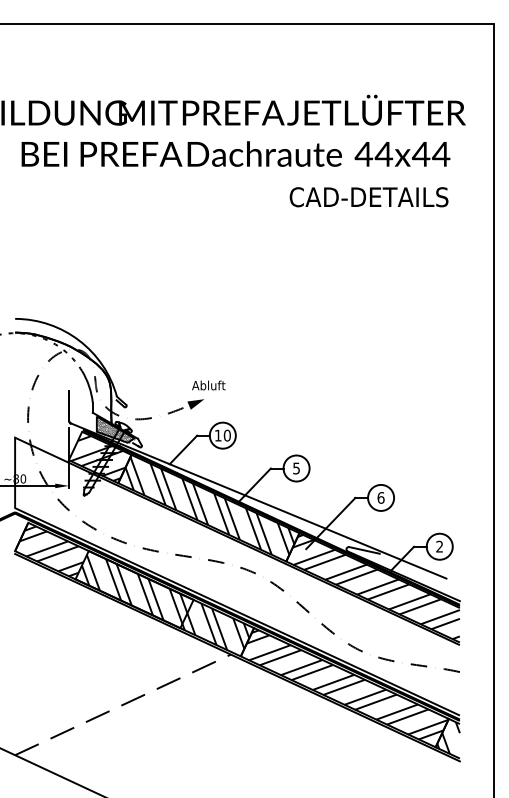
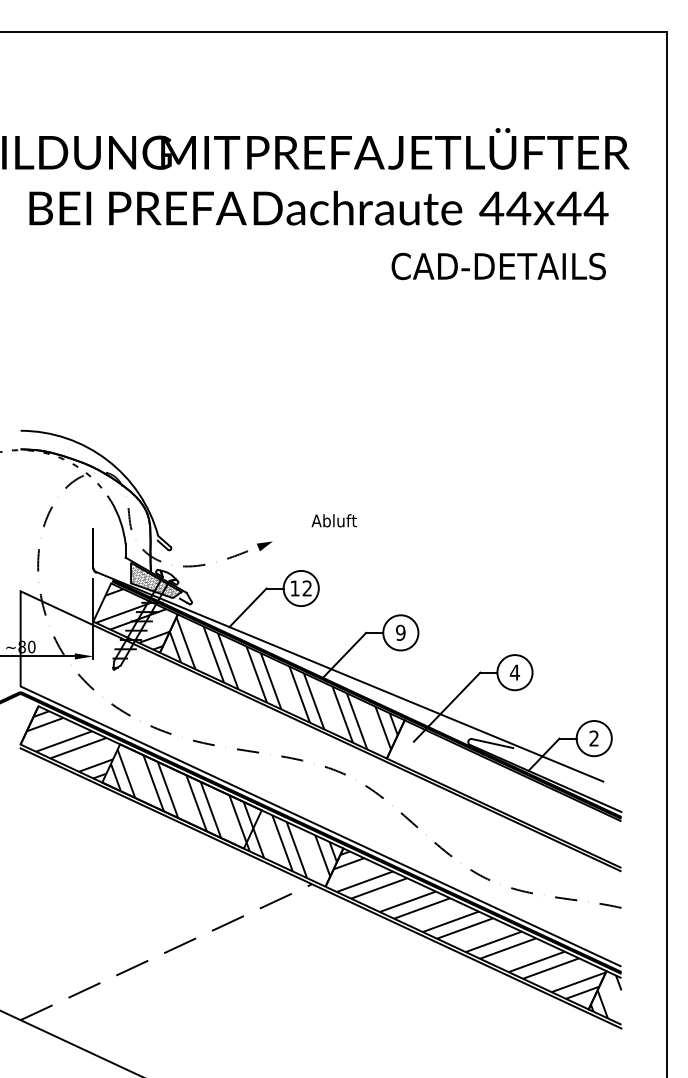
text: (208, 385) -> (333, 520), moved
part: (195, 404) -> (264, 546), size x0.7
text: (227, 435) -> (307, 588), 10 -> 12
text: (296, 468) -> (400, 632), 5 -> 9
text: (380, 497) -> (514, 672), 6 -> 4
hatch: (376, 586) -> (508, 792), removed

